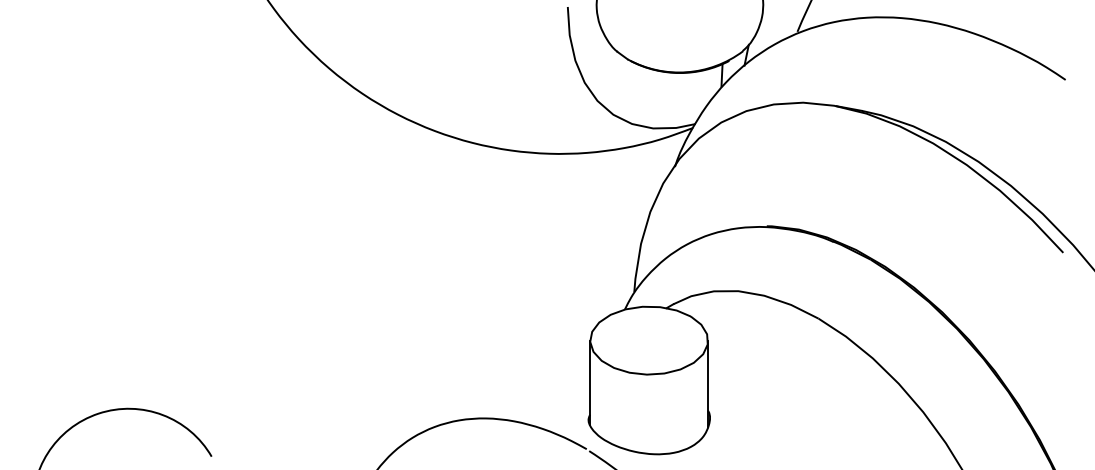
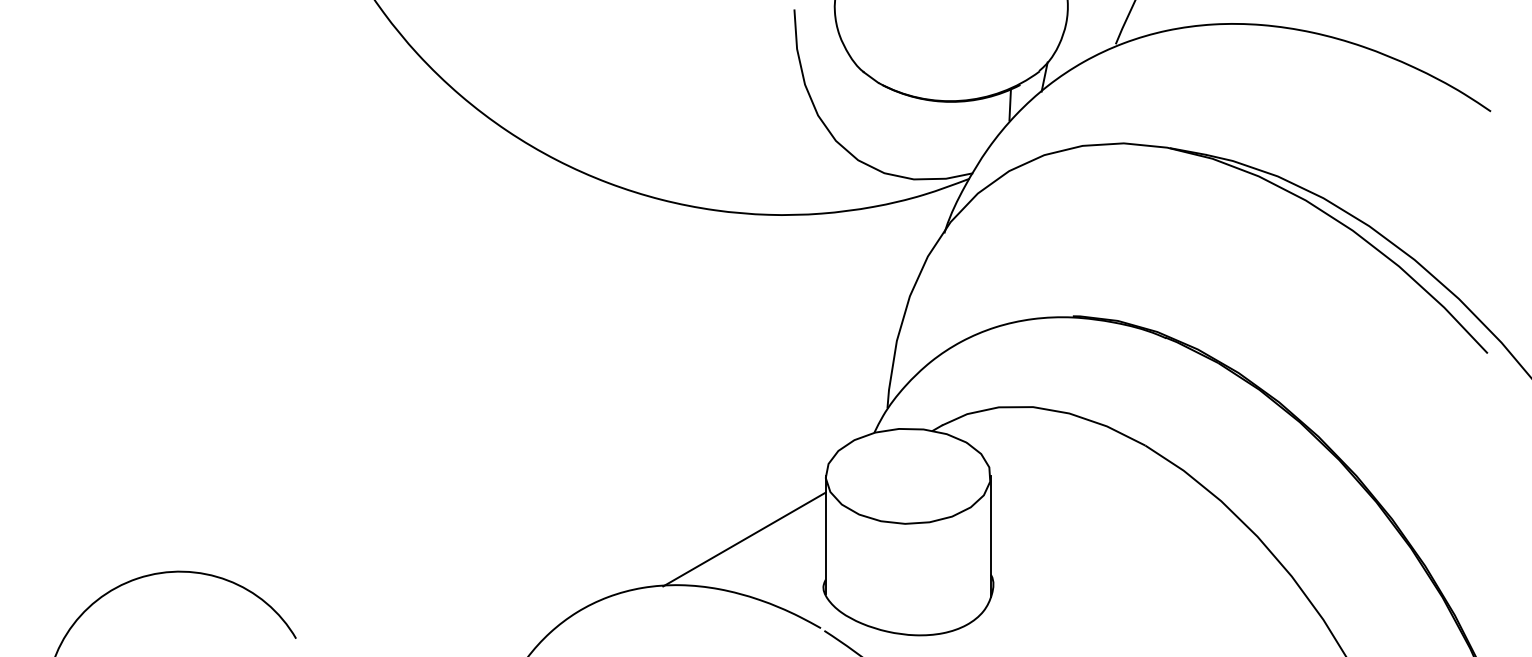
line: (532, 385) -> (744, 539), added

